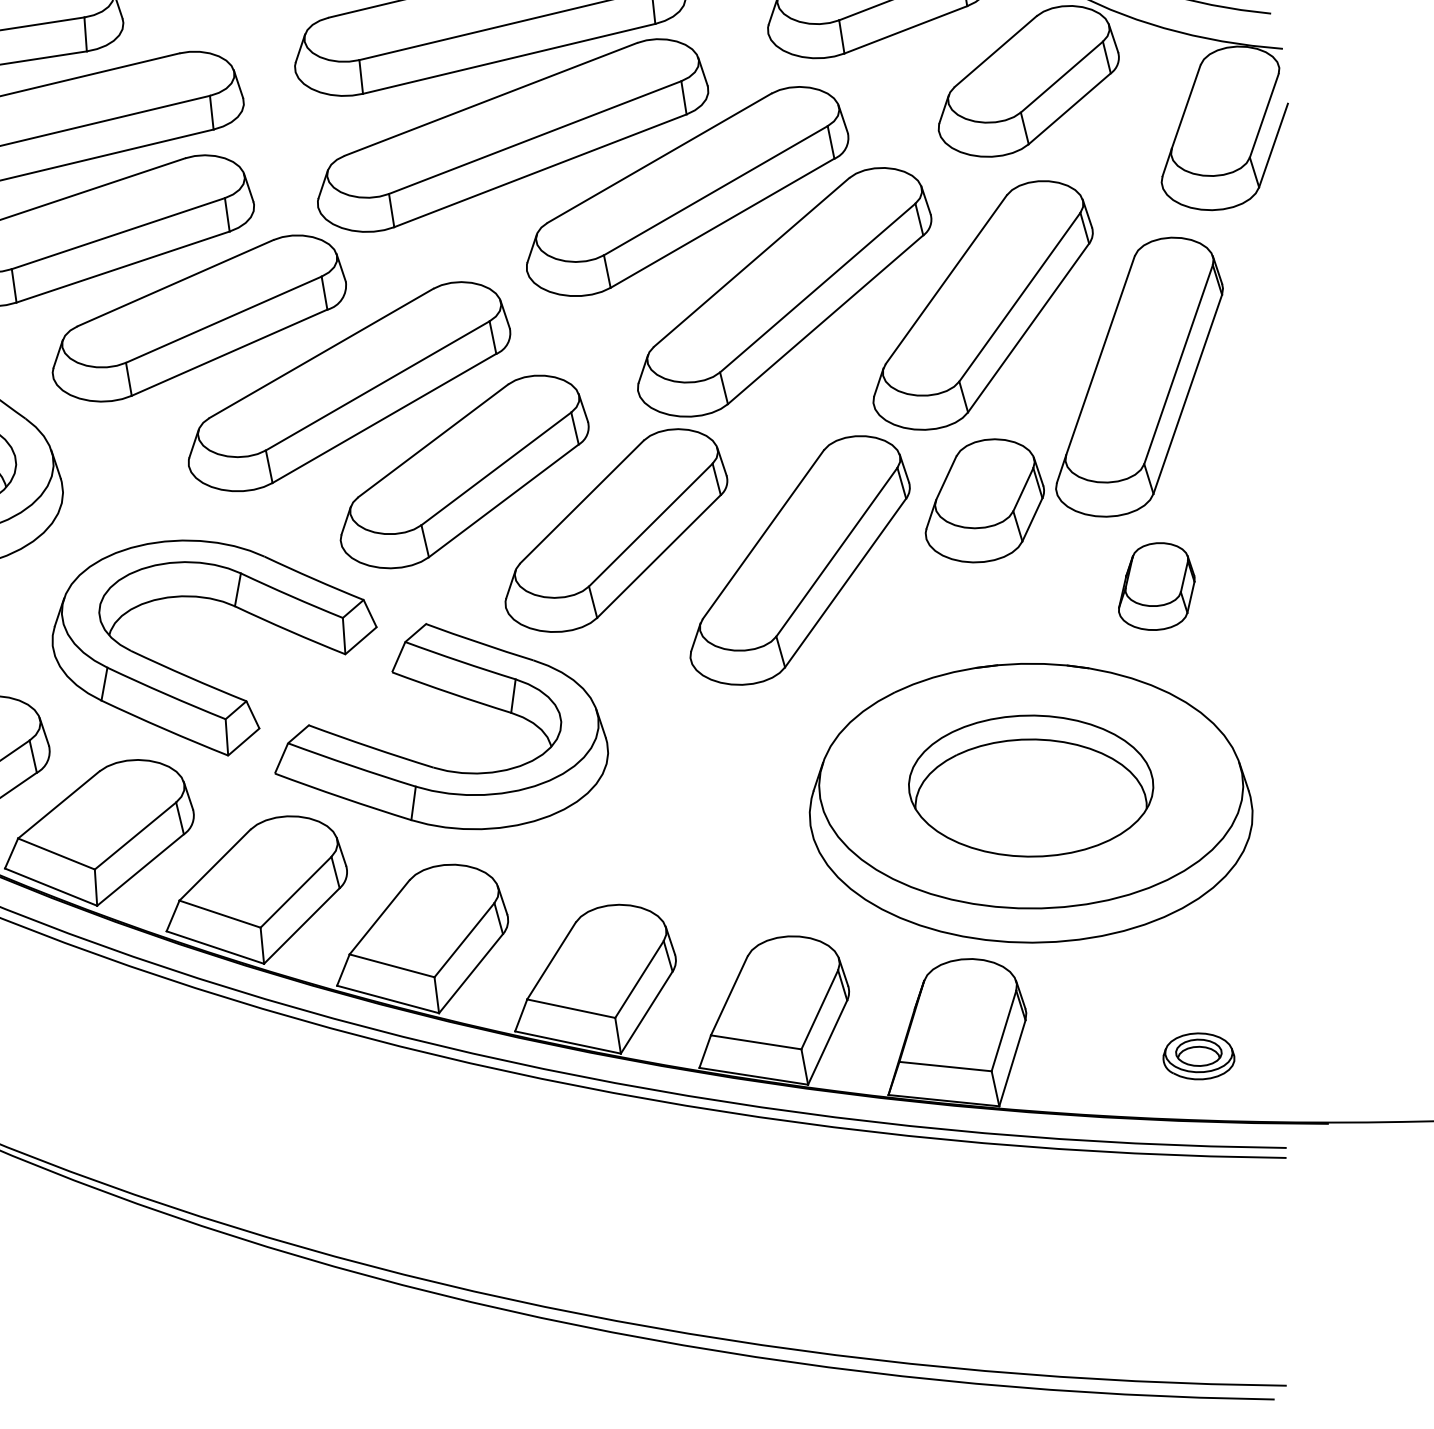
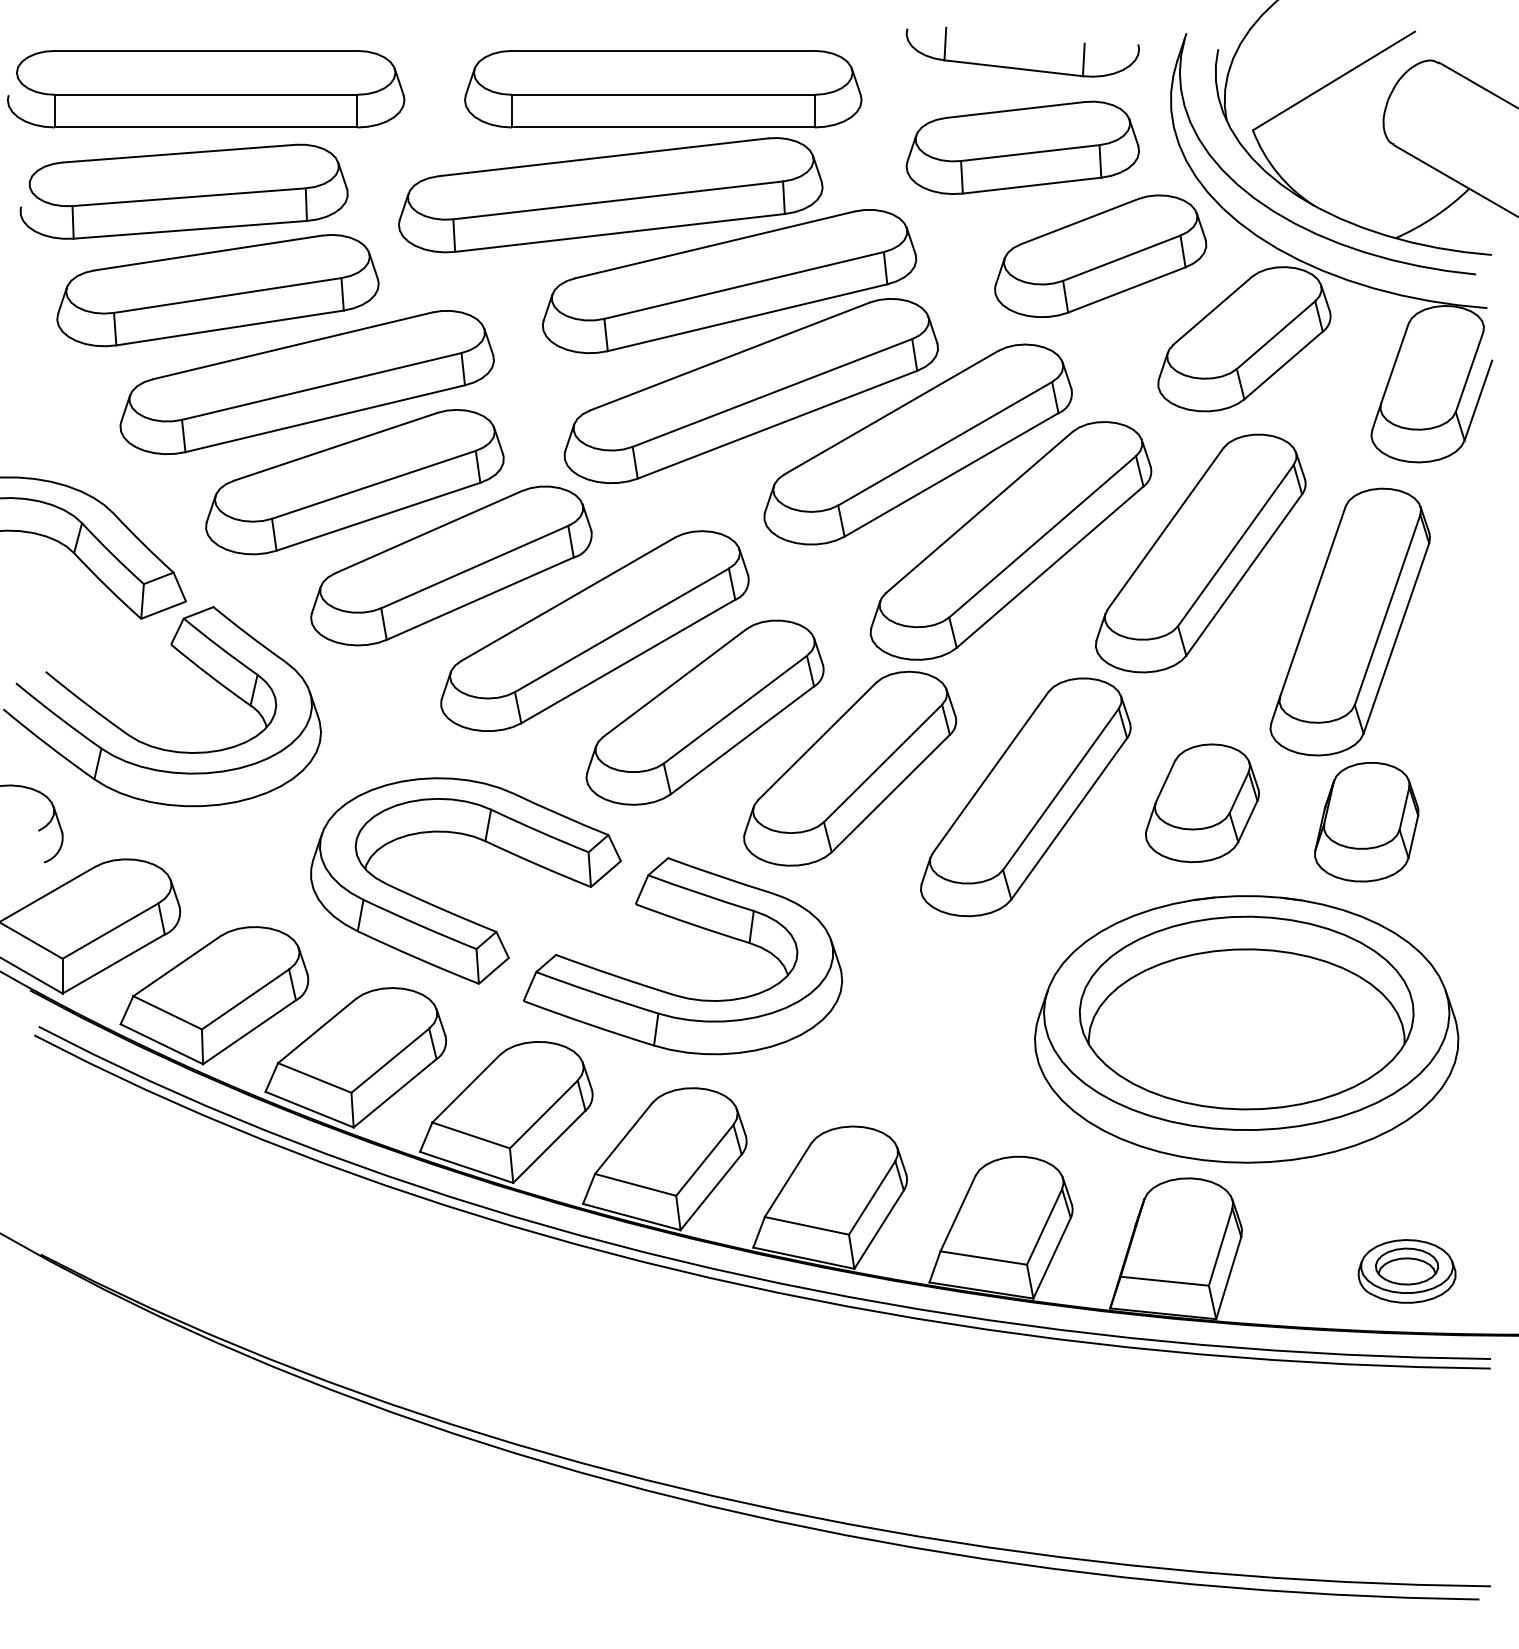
part: (984, 501) -> (1202, 803), moved
part: (1156, 586) -> (1366, 822), size x1.43
part: (1030, 785) -> (1246, 1012), size x1.43
part: (1198, 1056) -> (1406, 1271), size x1.43

